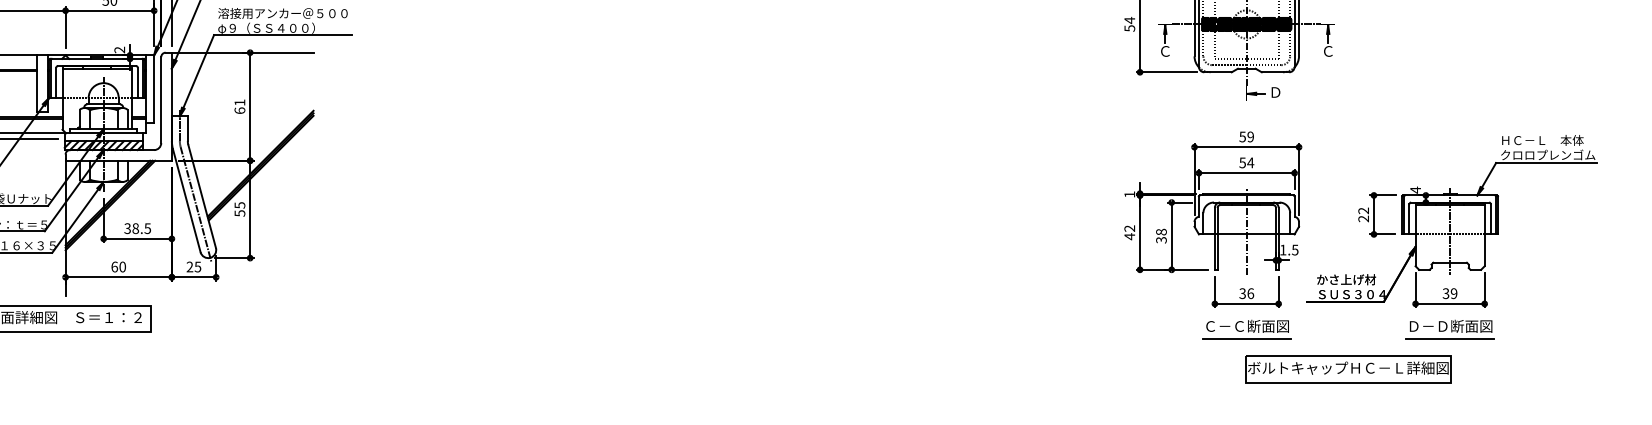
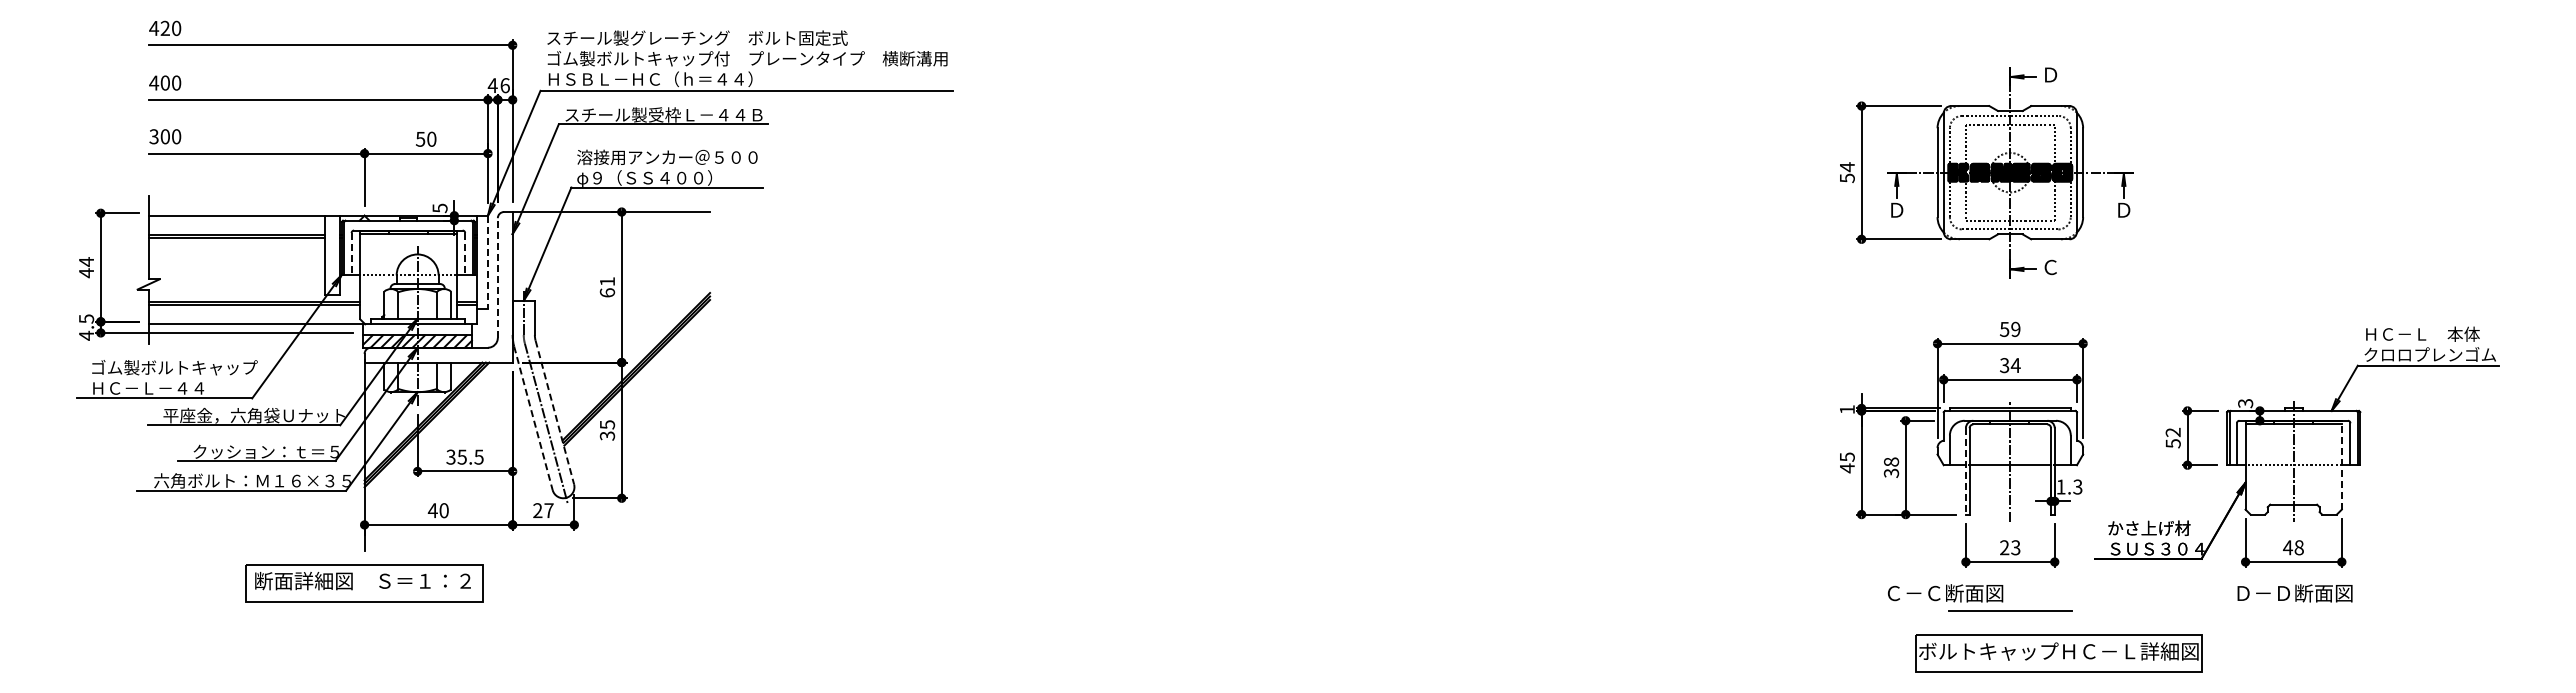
text: (119, 50) -> (439, 208), 2 -> 5
text: (1165, 50) -> (1896, 209), Ｃ -> Ｄ
text: (1327, 50) -> (2123, 209), Ｃ -> Ｄ
line: (56, 82) -> (351, 253), solid -> dashed
line: (138, 82) -> (465, 253), solid -> dashed
line: (153, 88) -> (487, 262), solid -> dashed
text: (1275, 92) -> (2050, 267), Ｄ -> Ｃ
line: (161, 100) -> (497, 278), solid -> dashed
text: (1242, 162) -> (2004, 365), 54 -> 34
text: (1415, 190) -> (2245, 403), 4 -> 3
line: (201, 196) -> (554, 412), solid -> dashed
line: (186, 200) -> (533, 418), solid -> dashed
text: (239, 213) -> (606, 435), 55 -> 35
text: (1363, 218) -> (2172, 443), 22 -> 52
text: (135, 228) -> (461, 456), 38.5 -> 35.5
text: (1129, 228) -> (1846, 456), 42 -> 45
line: (1484, 233) -> (2341, 464), solid -> dashed
line: (1214, 238) -> (1965, 471), solid -> dashed
text: (1294, 249) -> (2077, 486), 1.5 -> 1.3
text: (114, 266) -> (432, 510), 60 -> 40
text: (197, 266) -> (548, 510), 25 -> 27
text: (1246, 293) -> (2010, 547), 36 -> 23
text: (1449, 293) -> (2293, 547), 39 -> 48
text: (1247, 326) -> (1945, 593), moved
line: (1449, 338) -> (2293, 610), removed
part: (1348, 369) -> (2058, 653), moved

